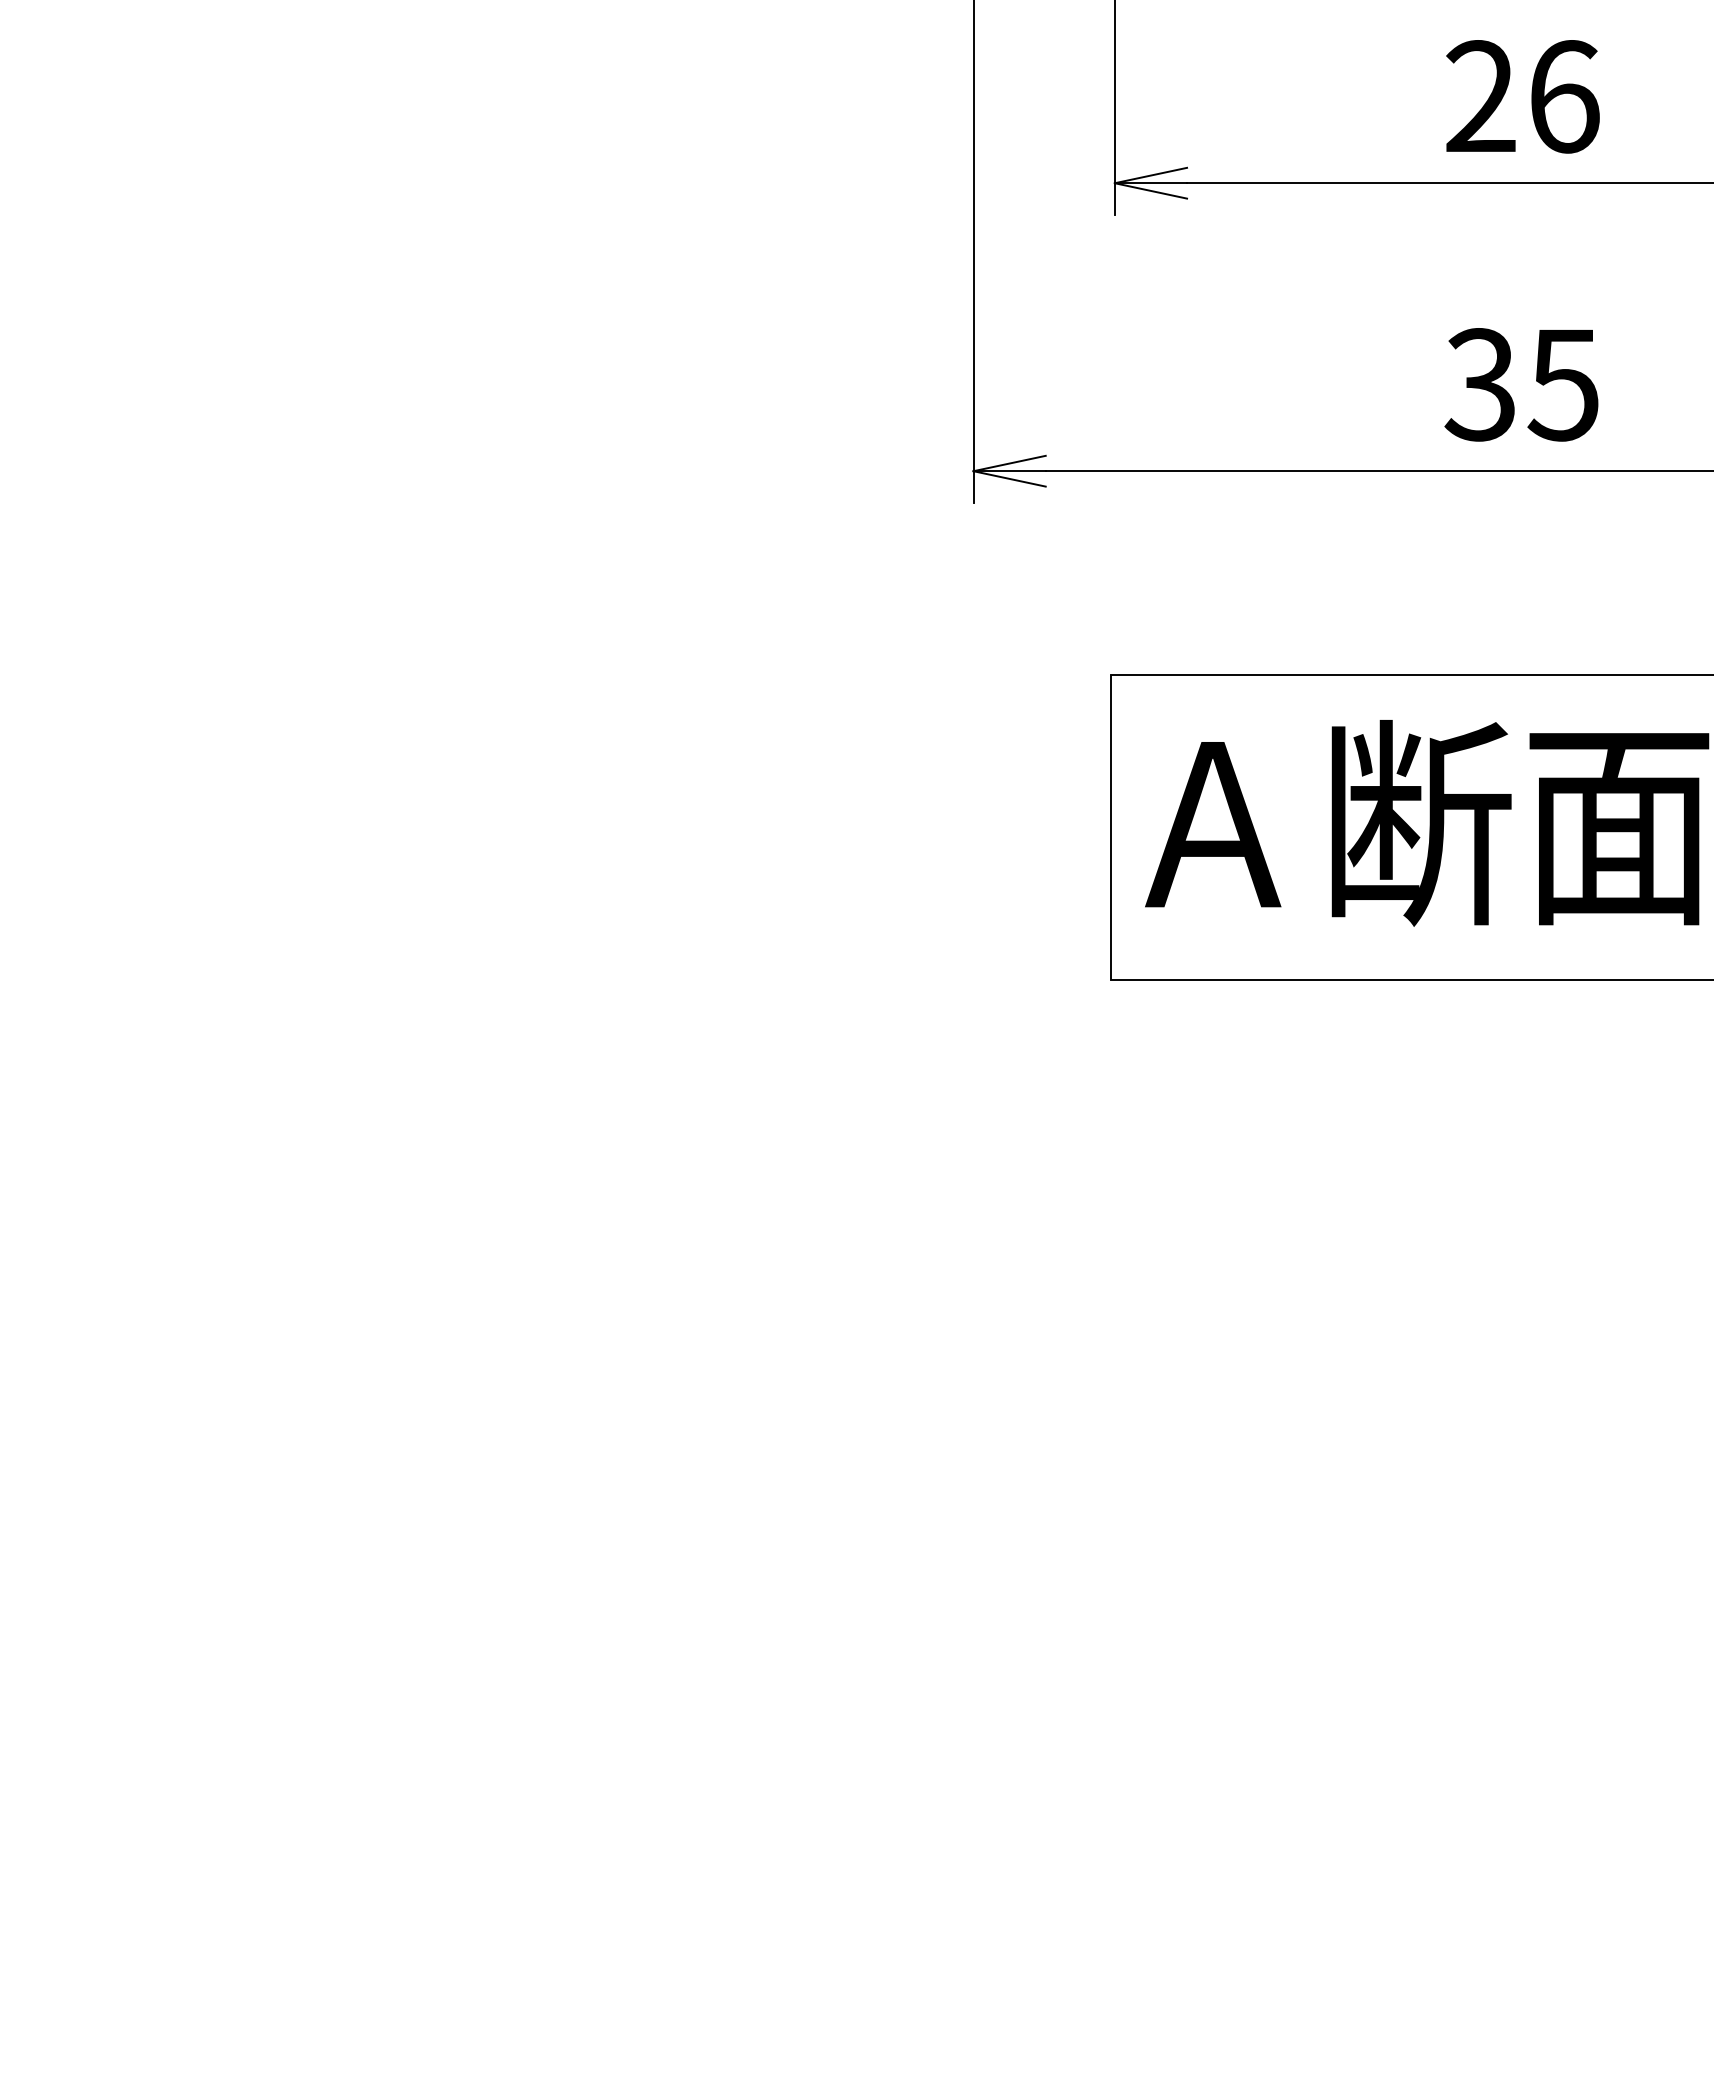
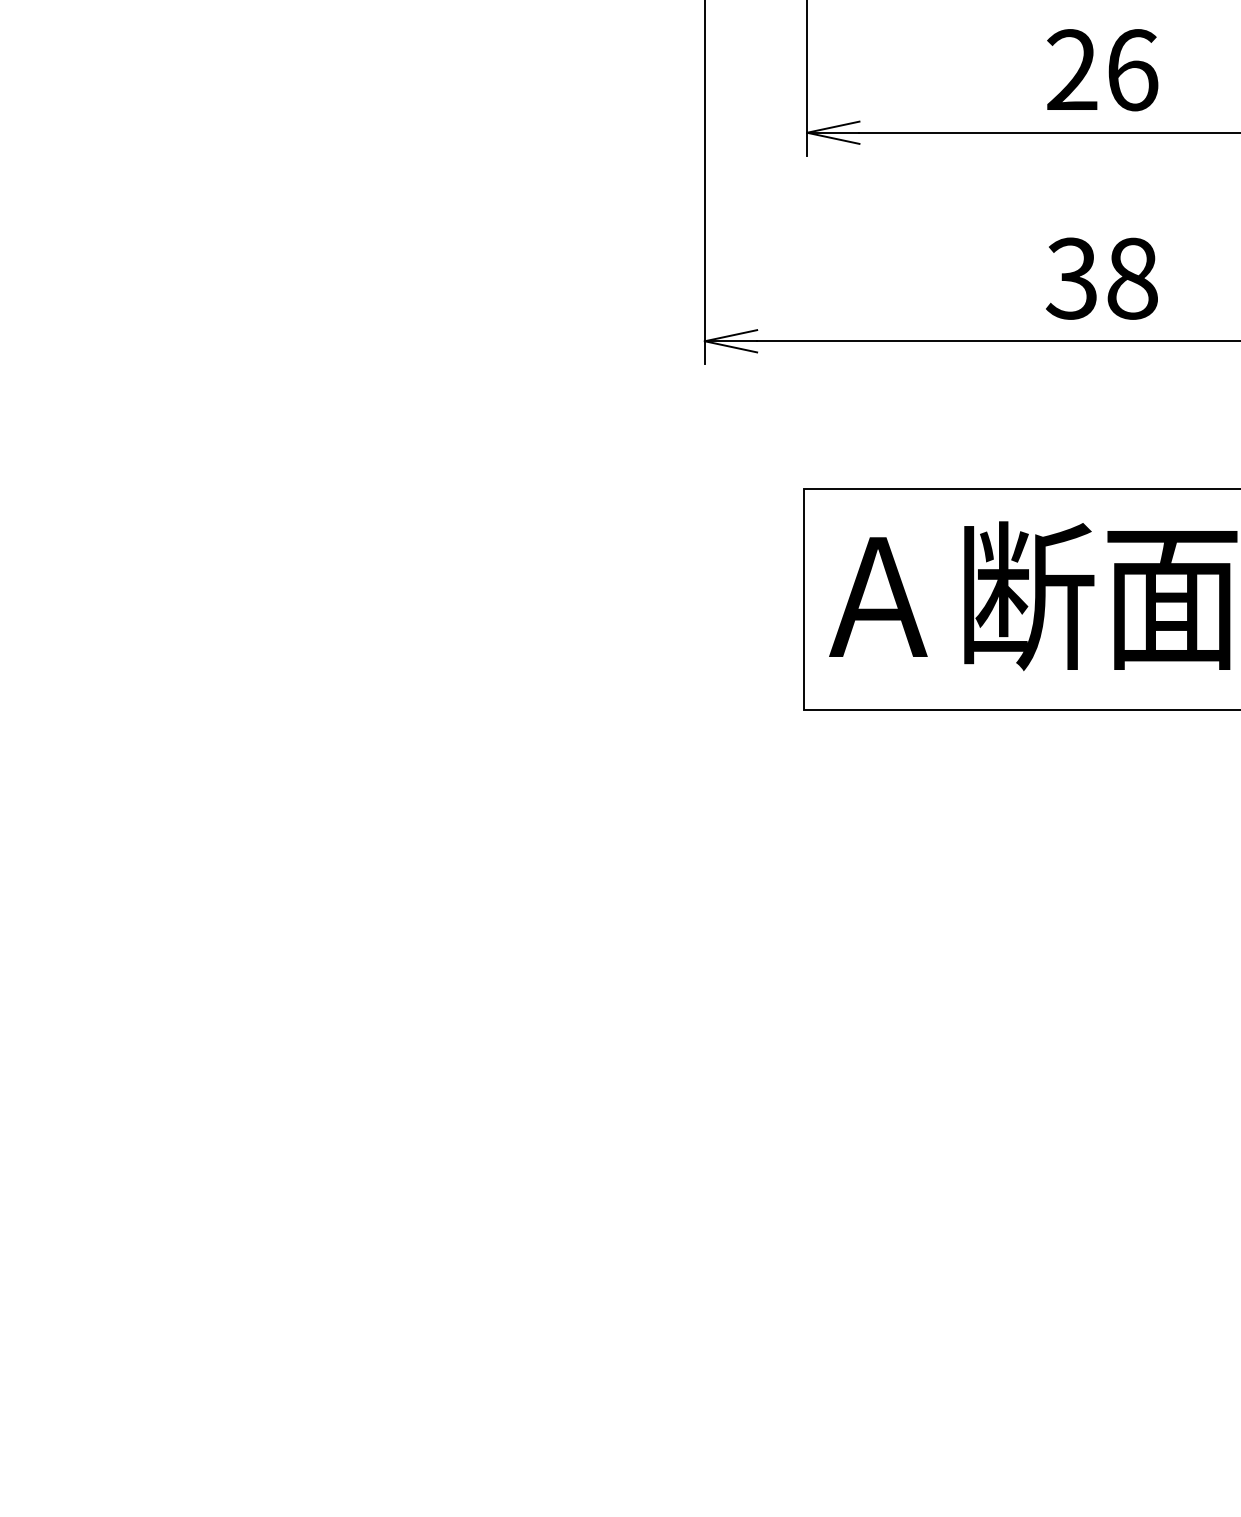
text: (1563, 384) -> (1132, 278), 35 -> 38

